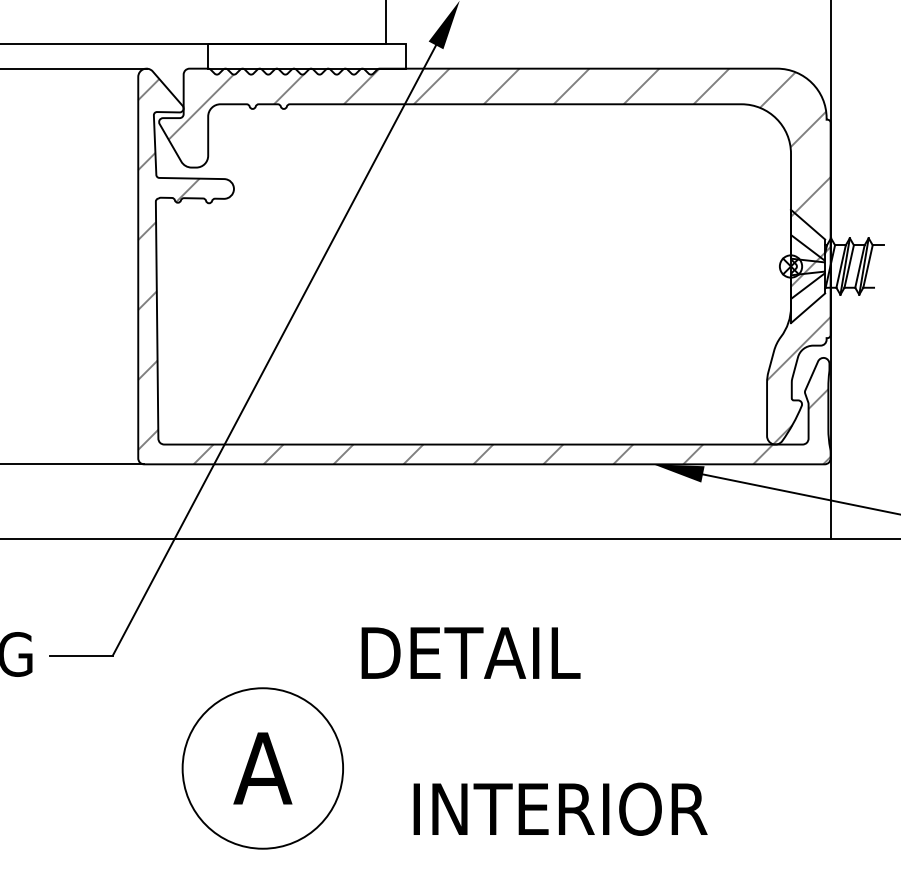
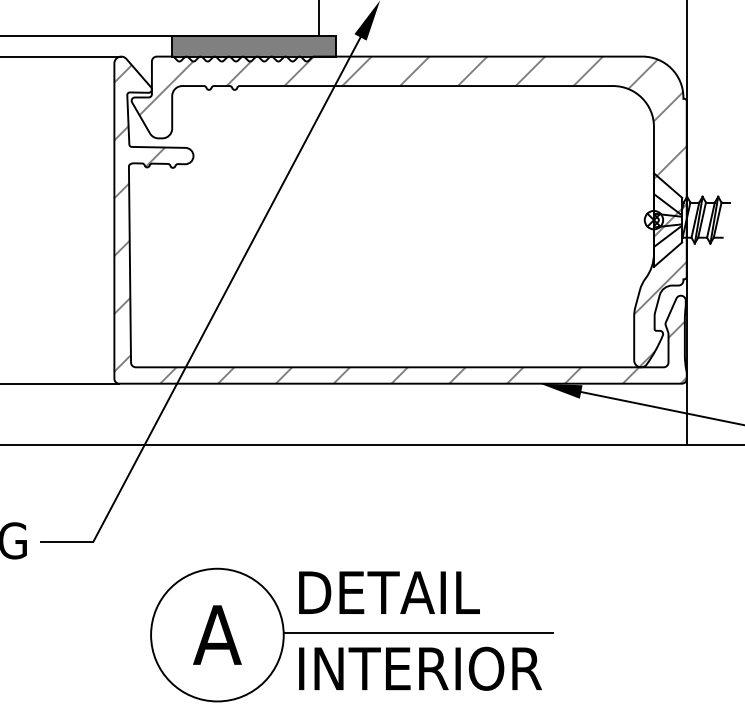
fill: (306, 56) -> (253, 46), added
text: (471, 652) -> (389, 592), moved
line: (504, 766) -> (417, 633), added
text: (560, 808) -> (420, 668), moved

